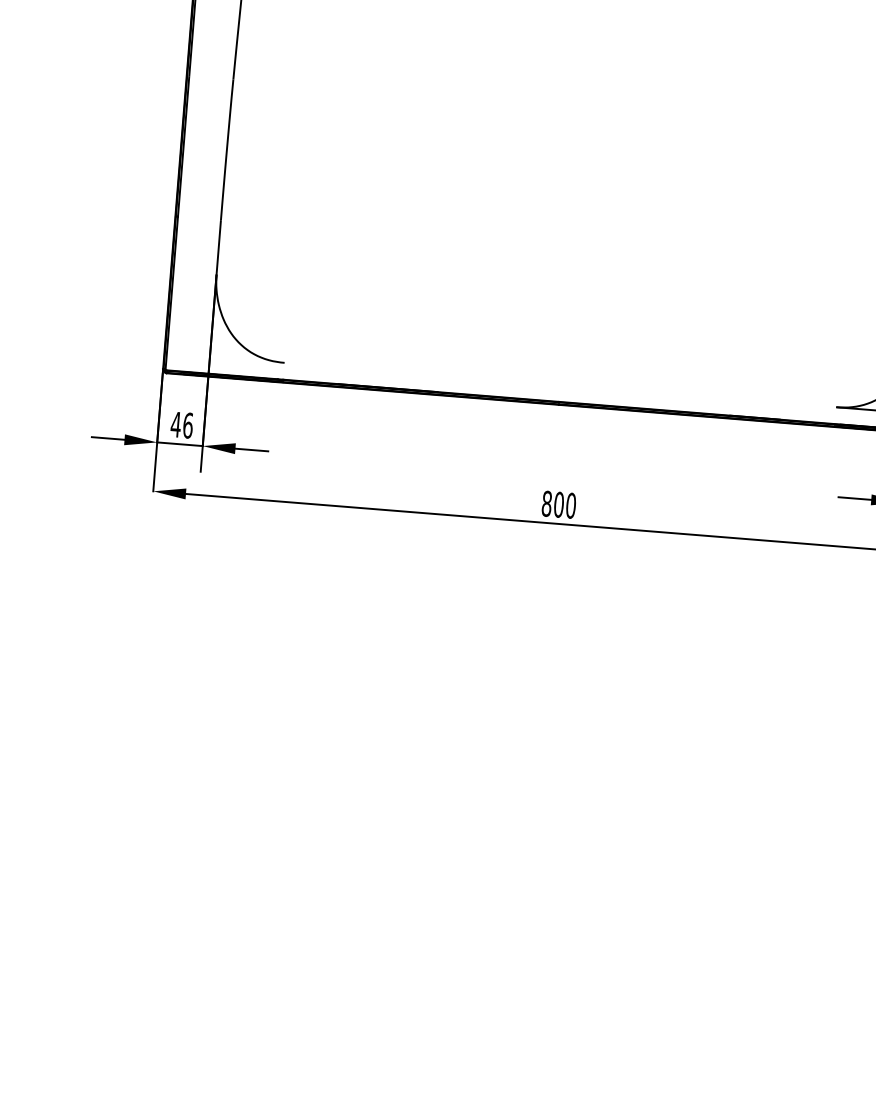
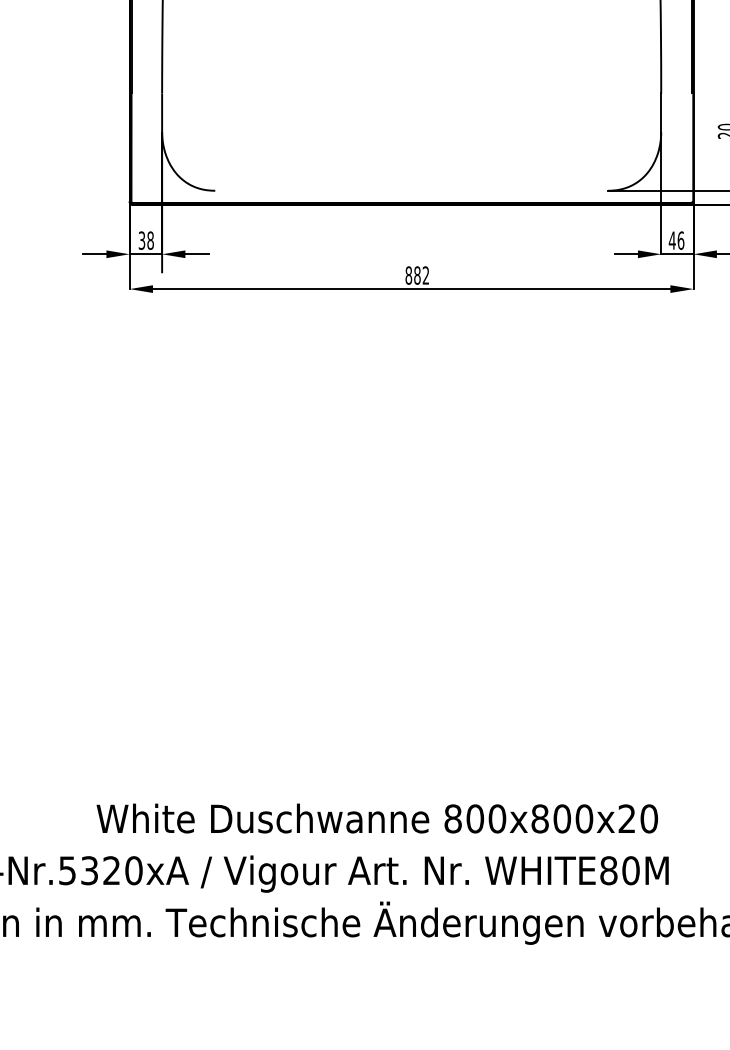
text: (180, 424) -> (145, 240), 46 -> 38
text: (564, 505) -> (421, 275), 800 -> 882

